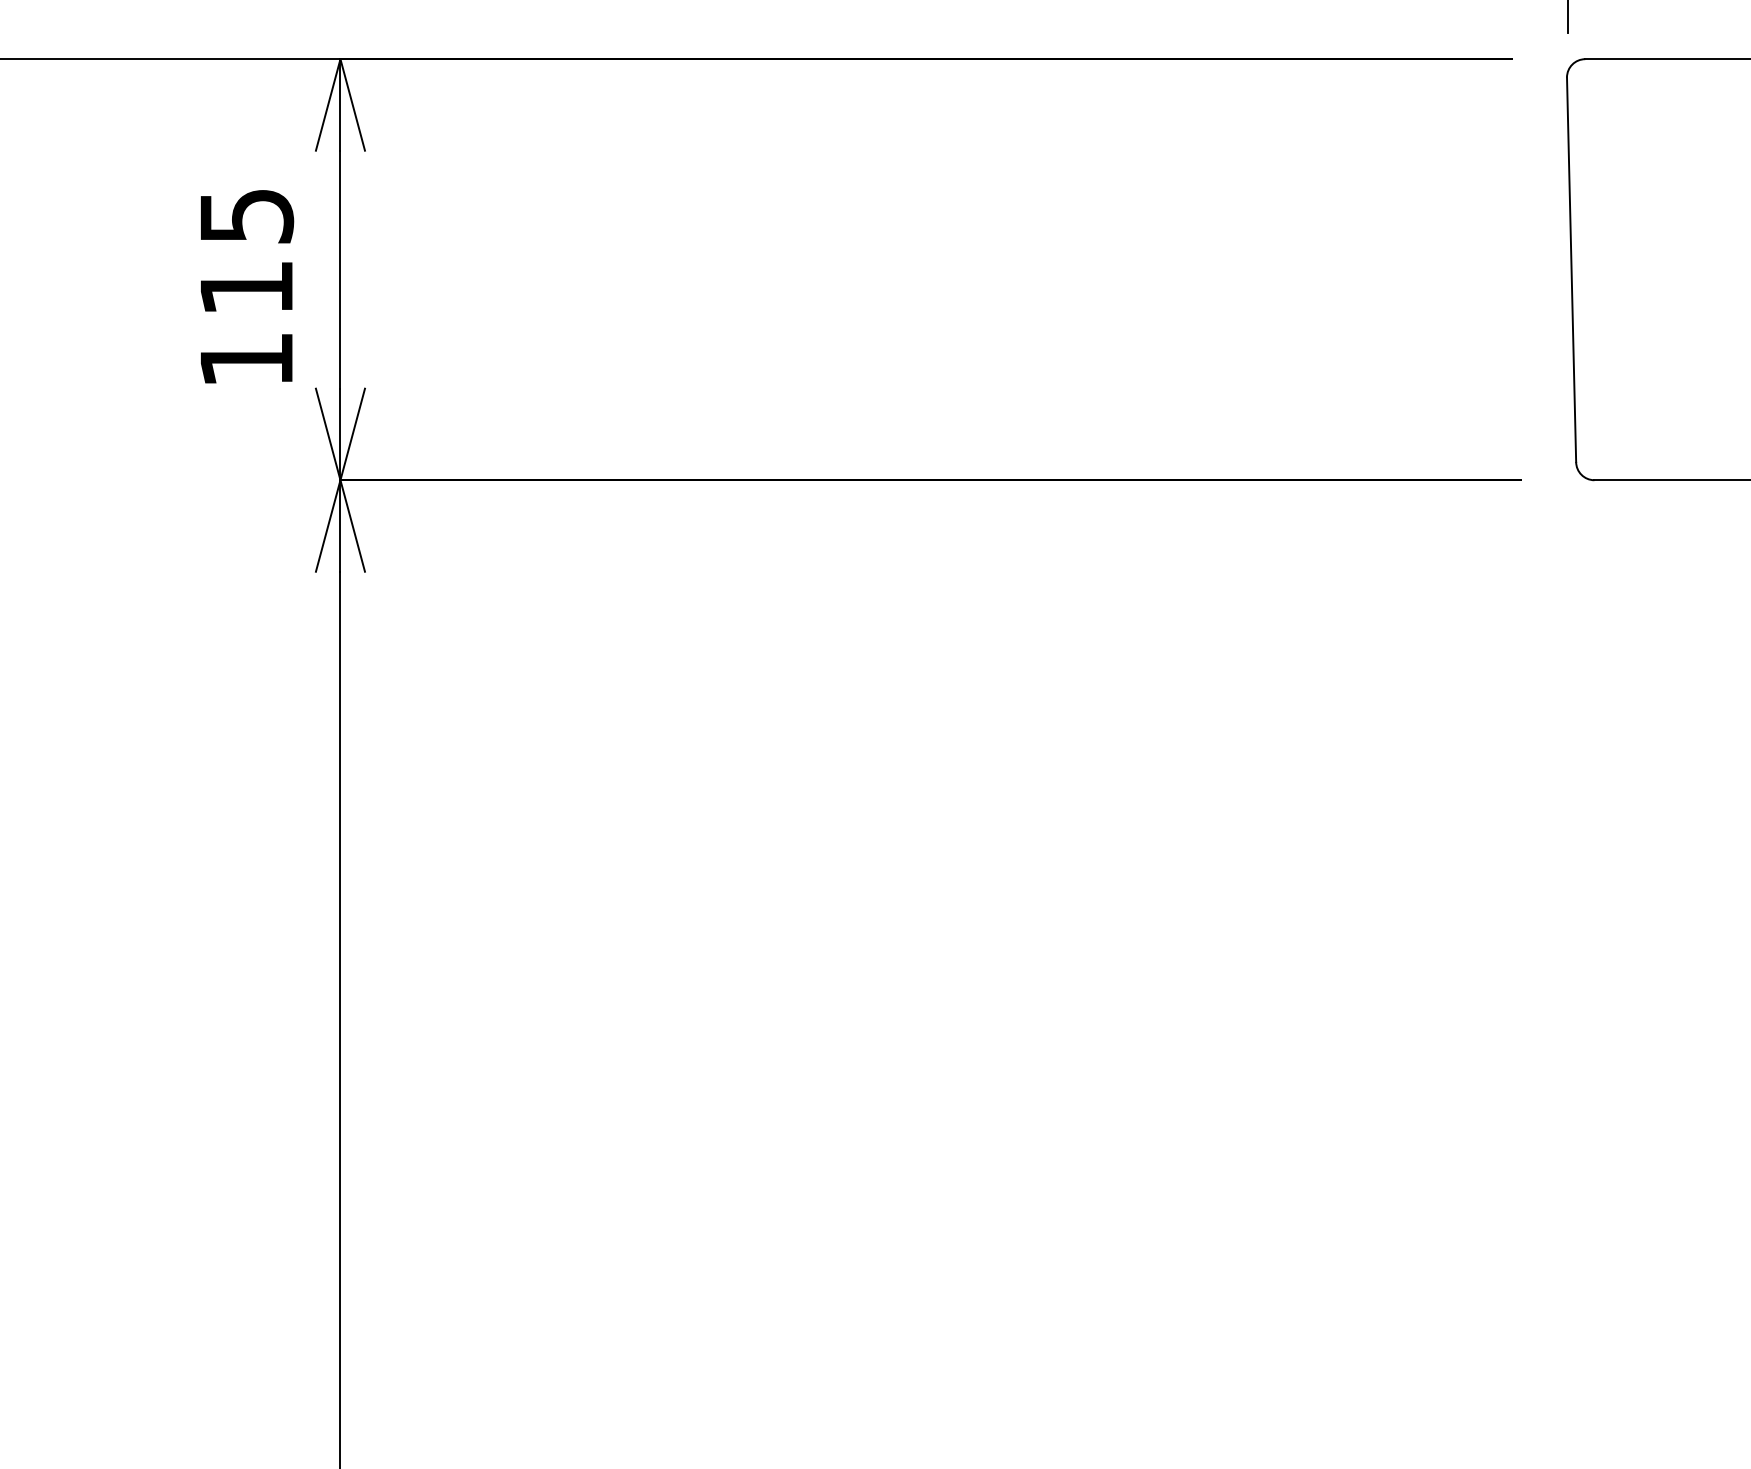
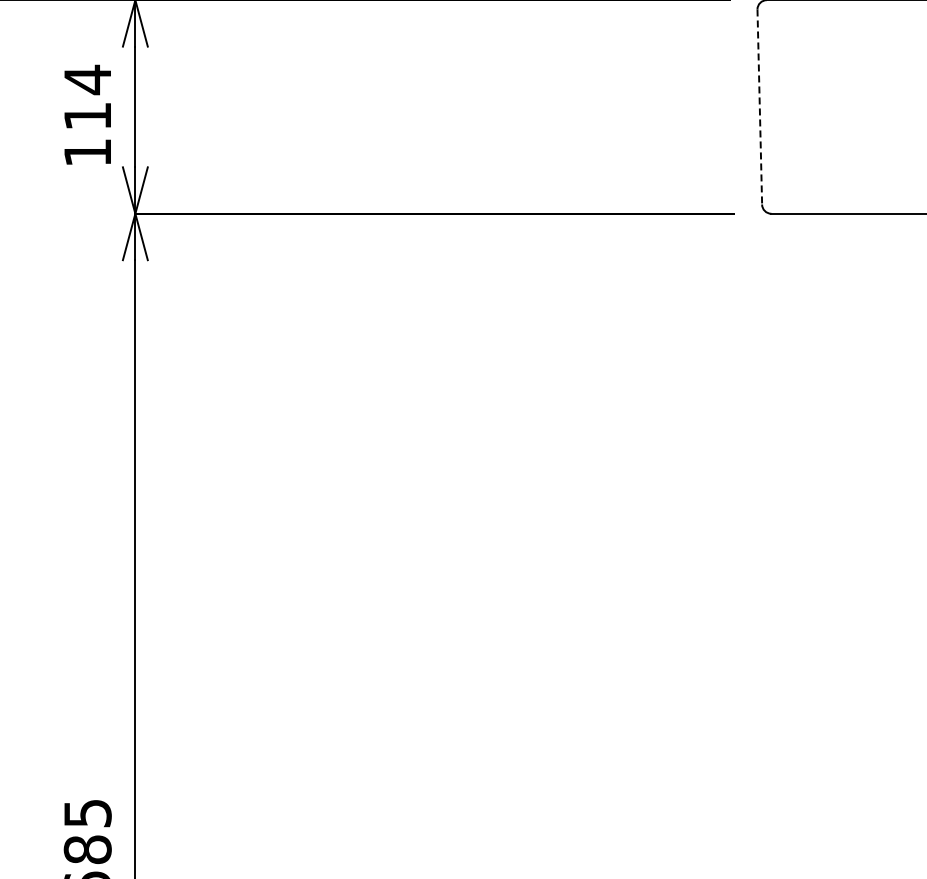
text: (246, 215) -> (87, 79), 115 -> 114
line: (1570, 268) -> (759, 106), solid -> dashed

